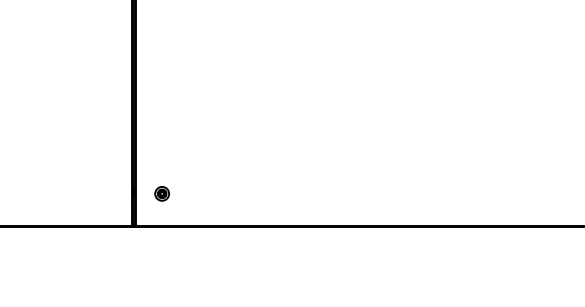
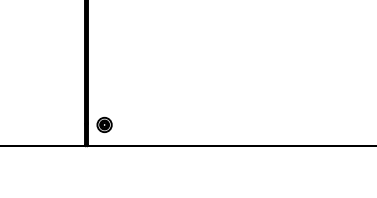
part: (162, 193) -> (104, 124), size x1.6

